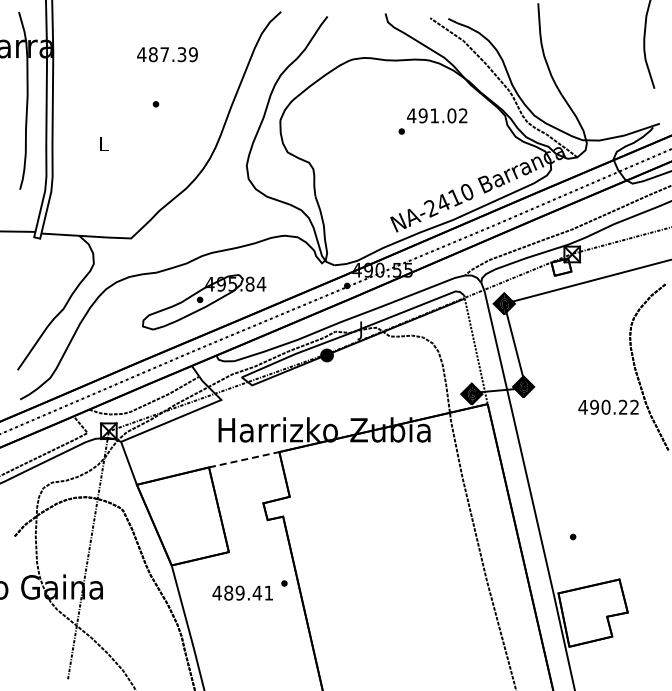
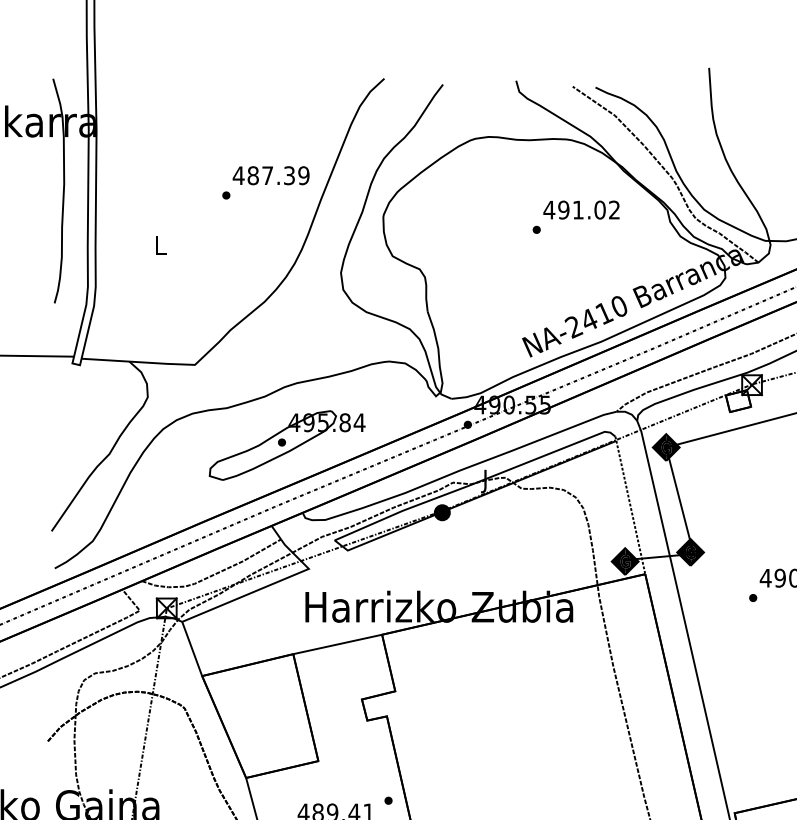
text: (167, 54) -> (271, 175), moved
line: (244, 459) -> (338, 644), dashed -> solid
part: (573, 536) -> (753, 597), moved

